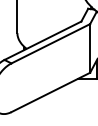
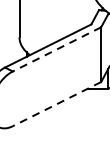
line: (50, 43) -> (56, 49), solid -> dashed
line: (50, 92) -> (56, 104), solid -> dashed

